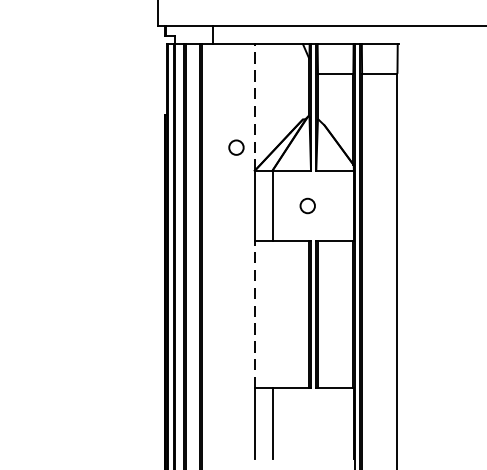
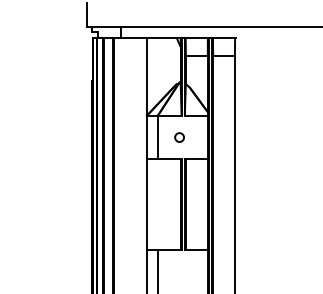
line: (254, 107) -> (146, 76), dashed -> solid
circle: (236, 147) -> (135, 101), removed
line: (254, 314) -> (146, 204), dashed -> solid

